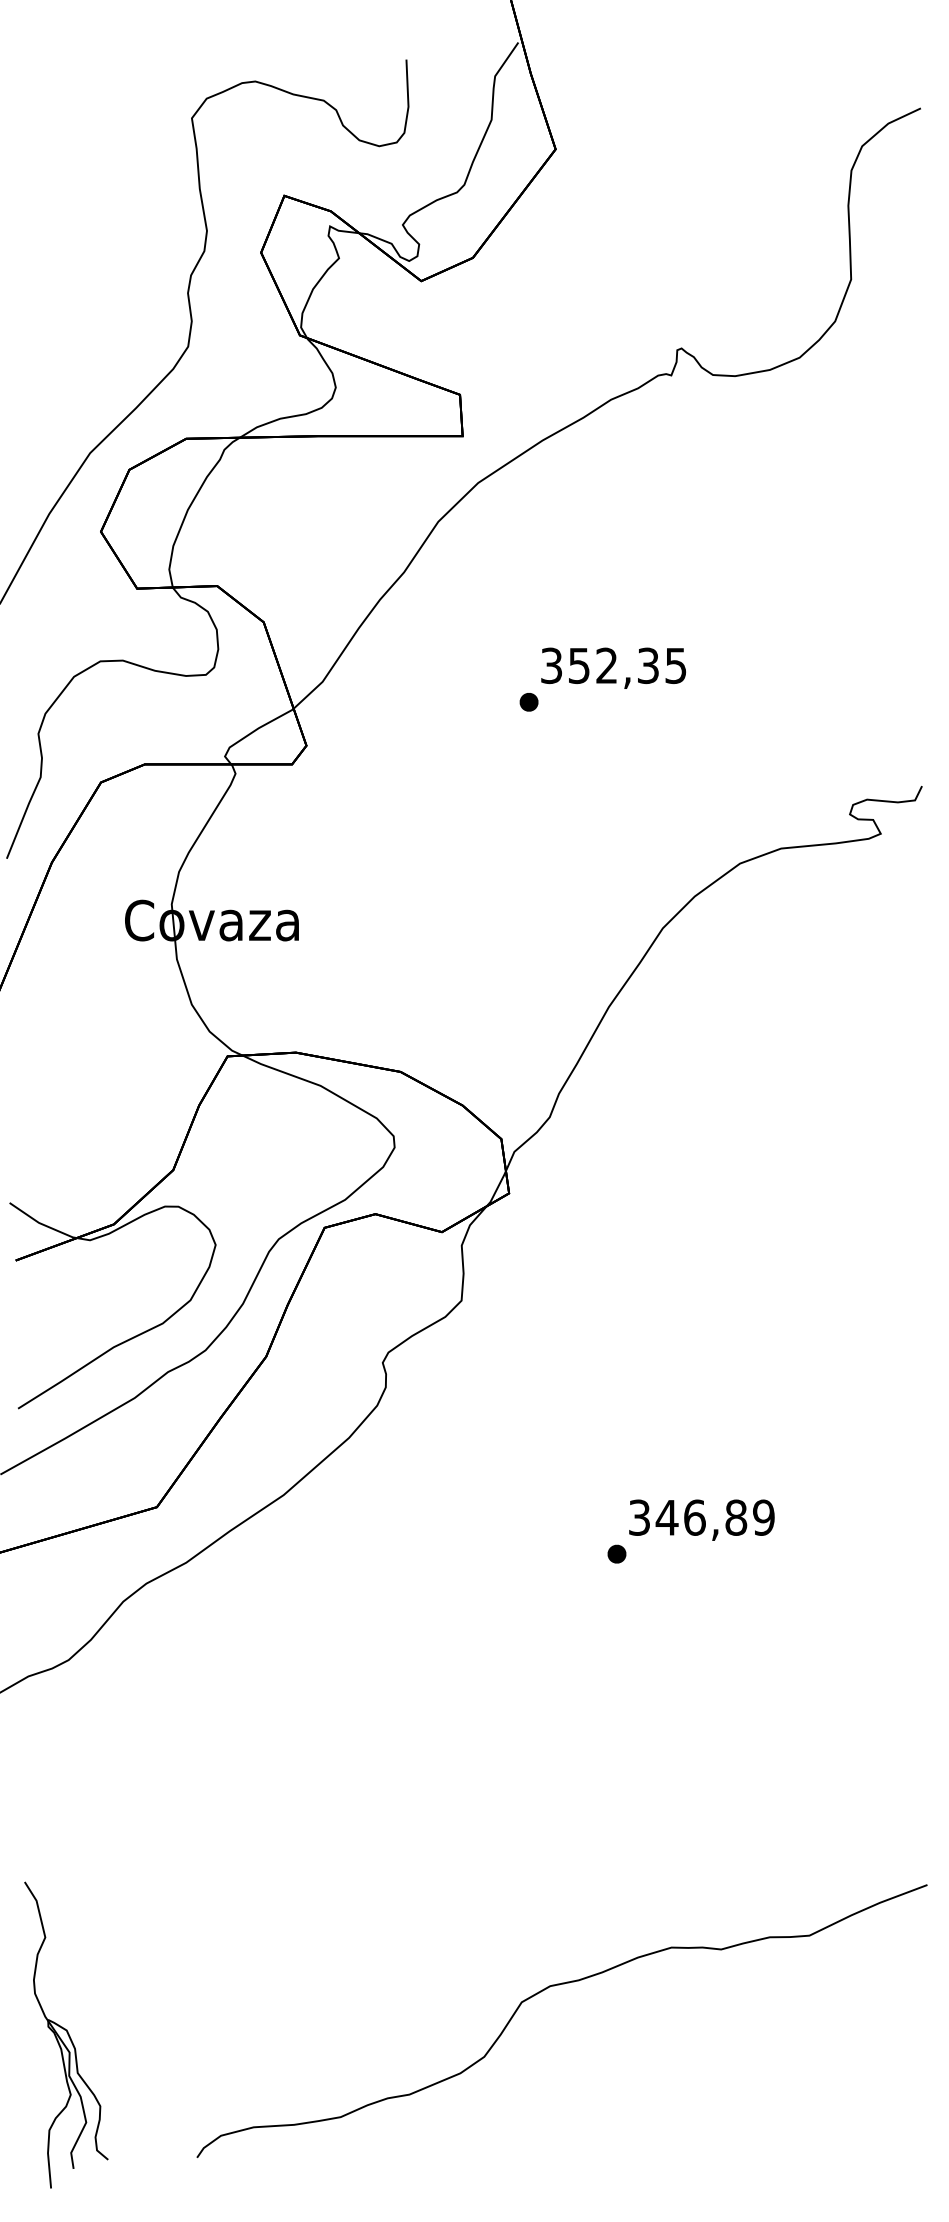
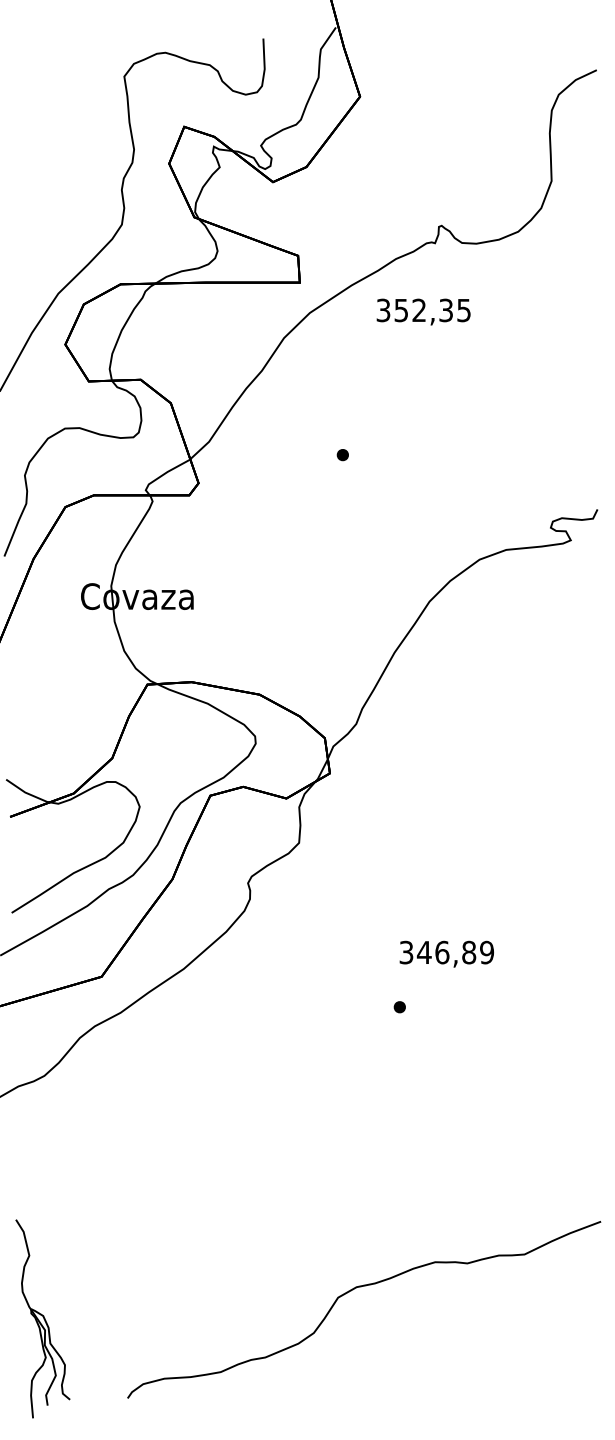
text: (613, 667) -> (423, 311), moved
text: (701, 1519) -> (446, 953), moved

